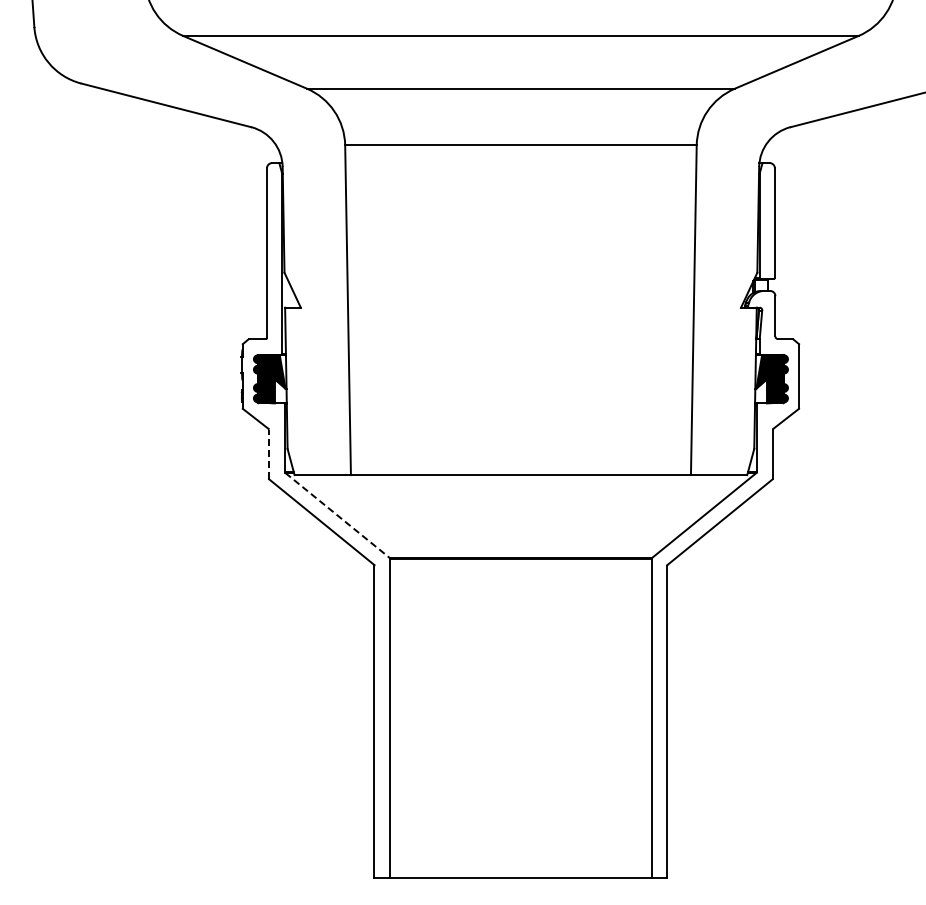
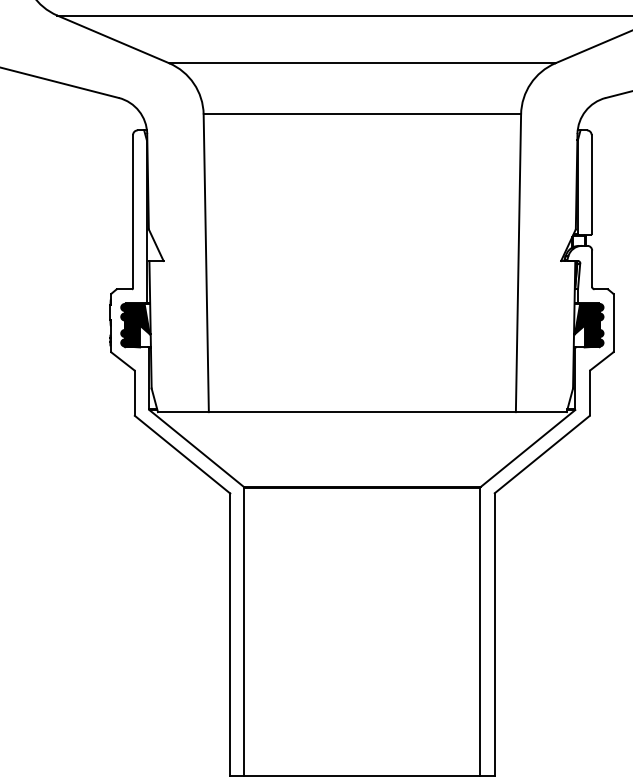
line: (268, 453) -> (134, 392), dashed -> solid
line: (337, 515) -> (196, 448), dashed -> solid

